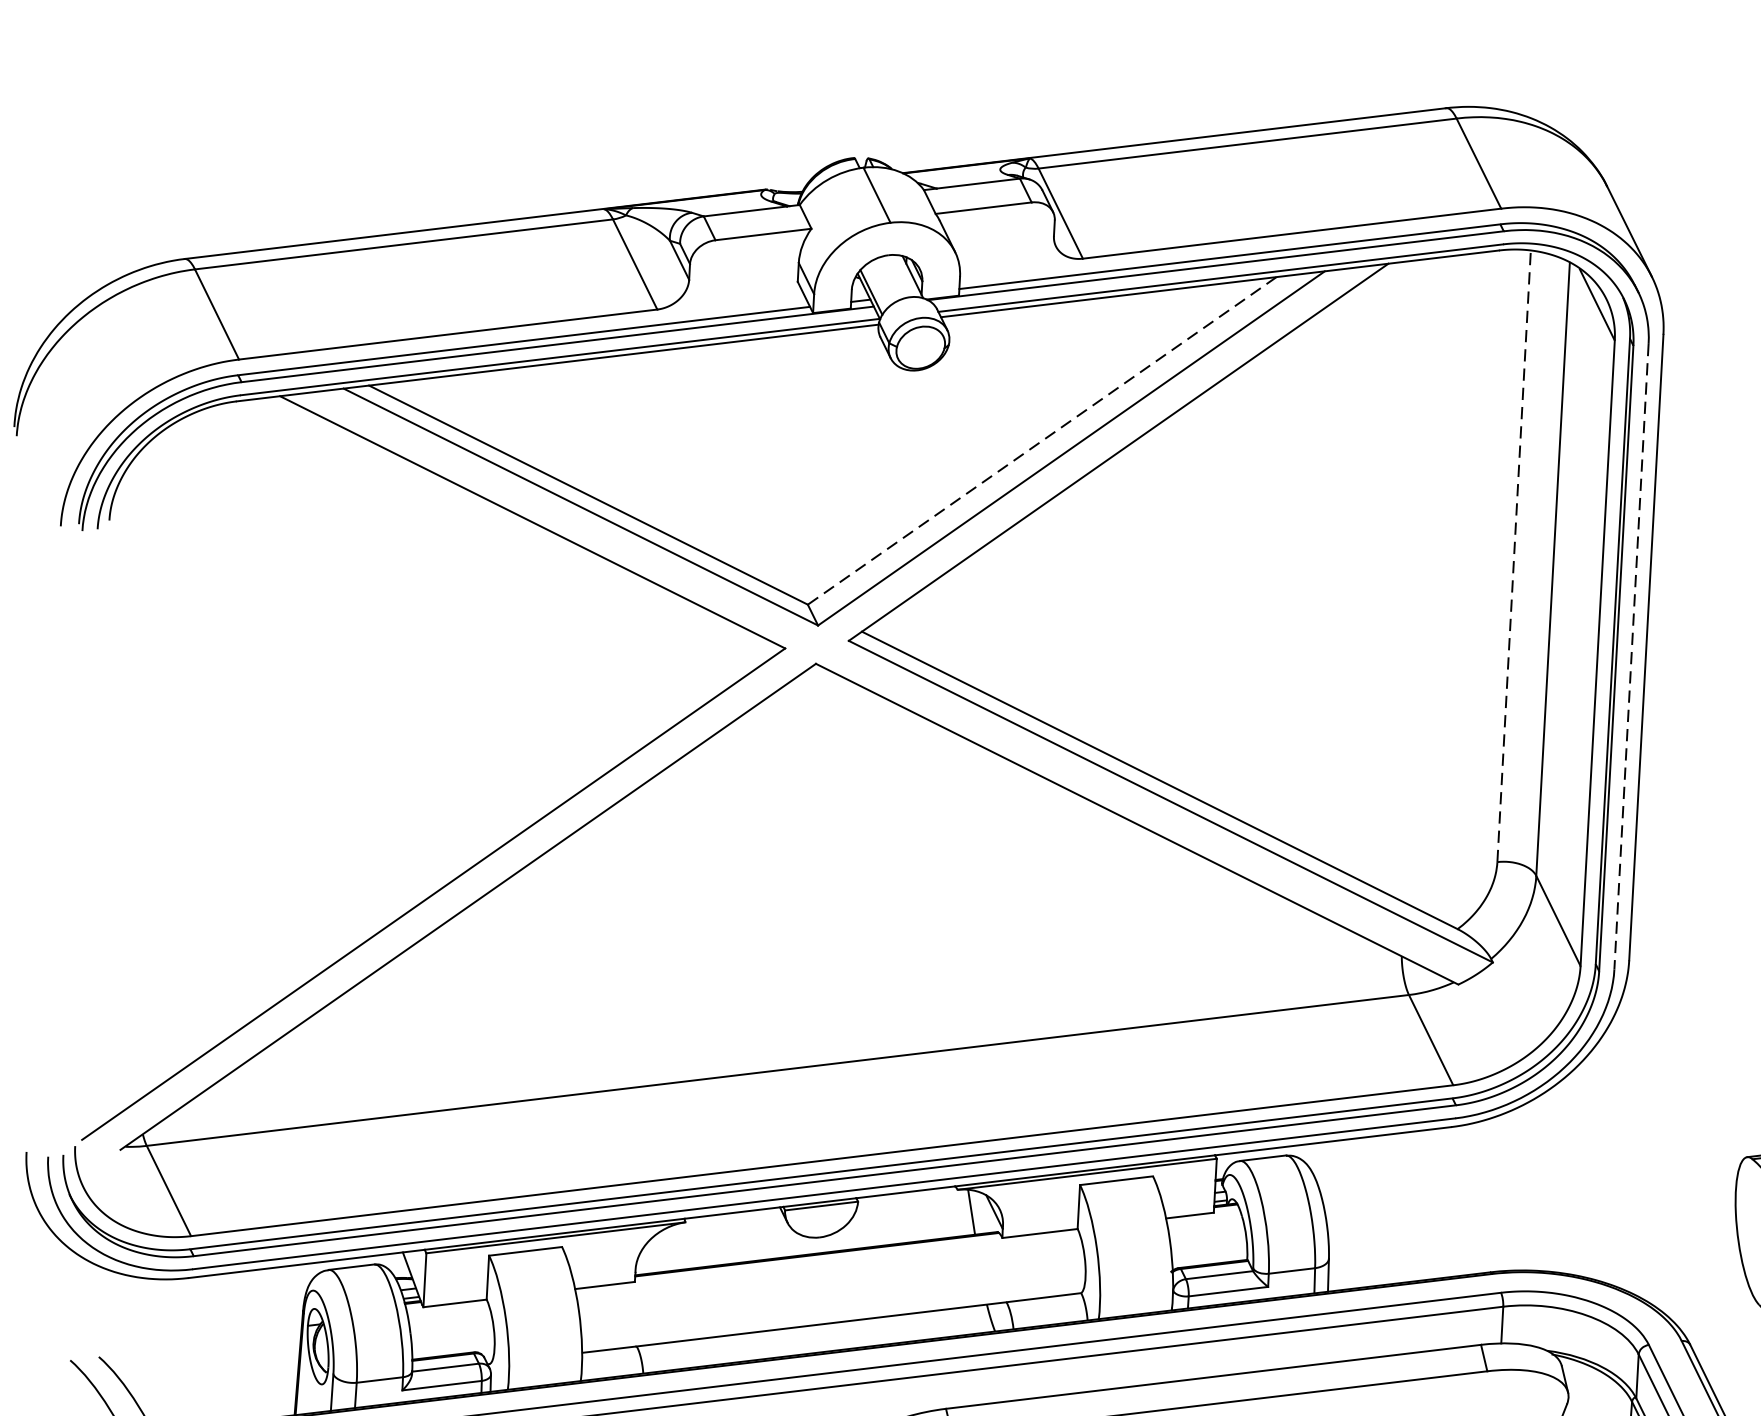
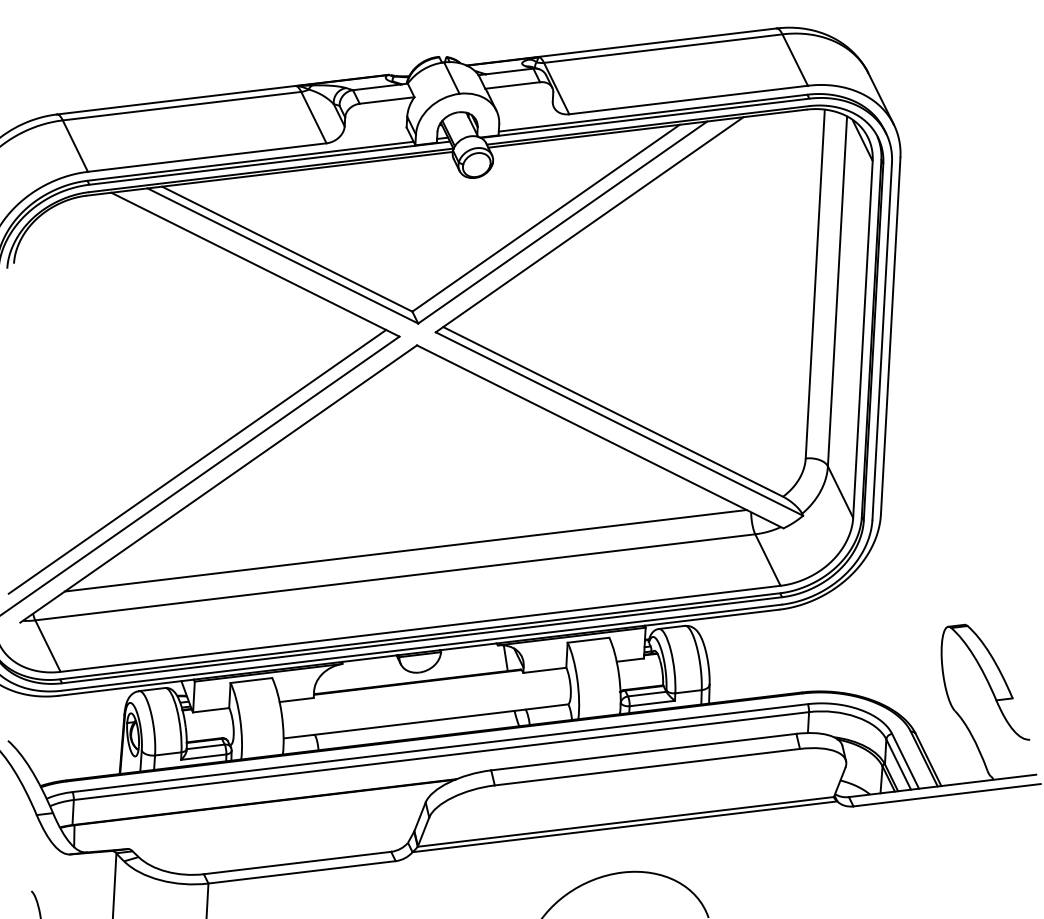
line: (1041, 441) -> (545, 218), dashed -> solid
line: (1514, 557) -> (815, 284), dashed -> solid
line: (1631, 656) -> (882, 341), dashed -> solid
line: (431, 867) -> (197, 461), added
line: (795, 1023) -> (405, 550), added

